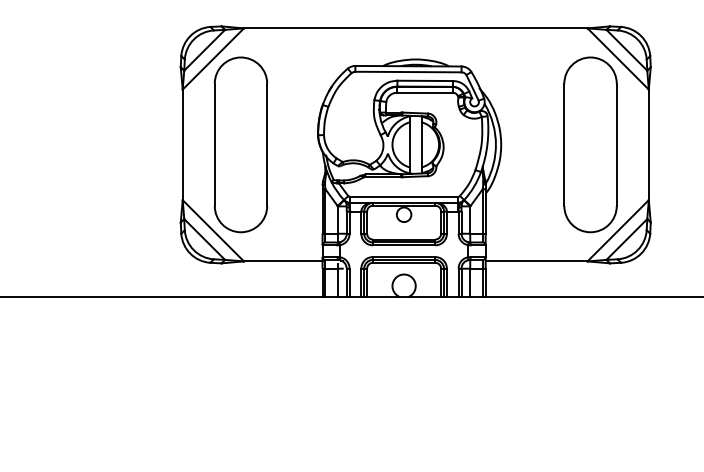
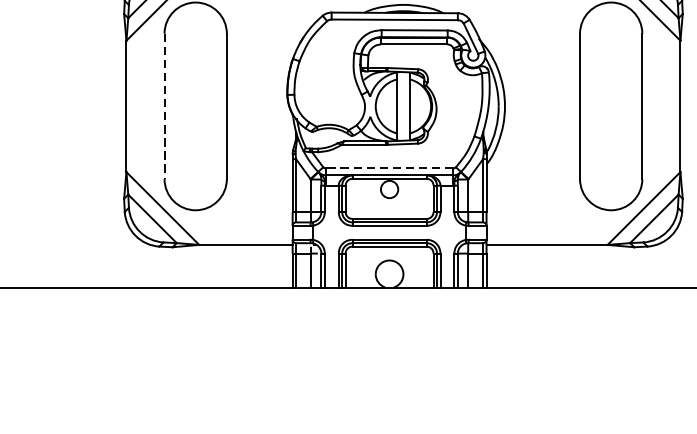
line: (214, 145) -> (164, 107), solid -> dashed
line: (404, 197) -> (390, 168), solid -> dashed

